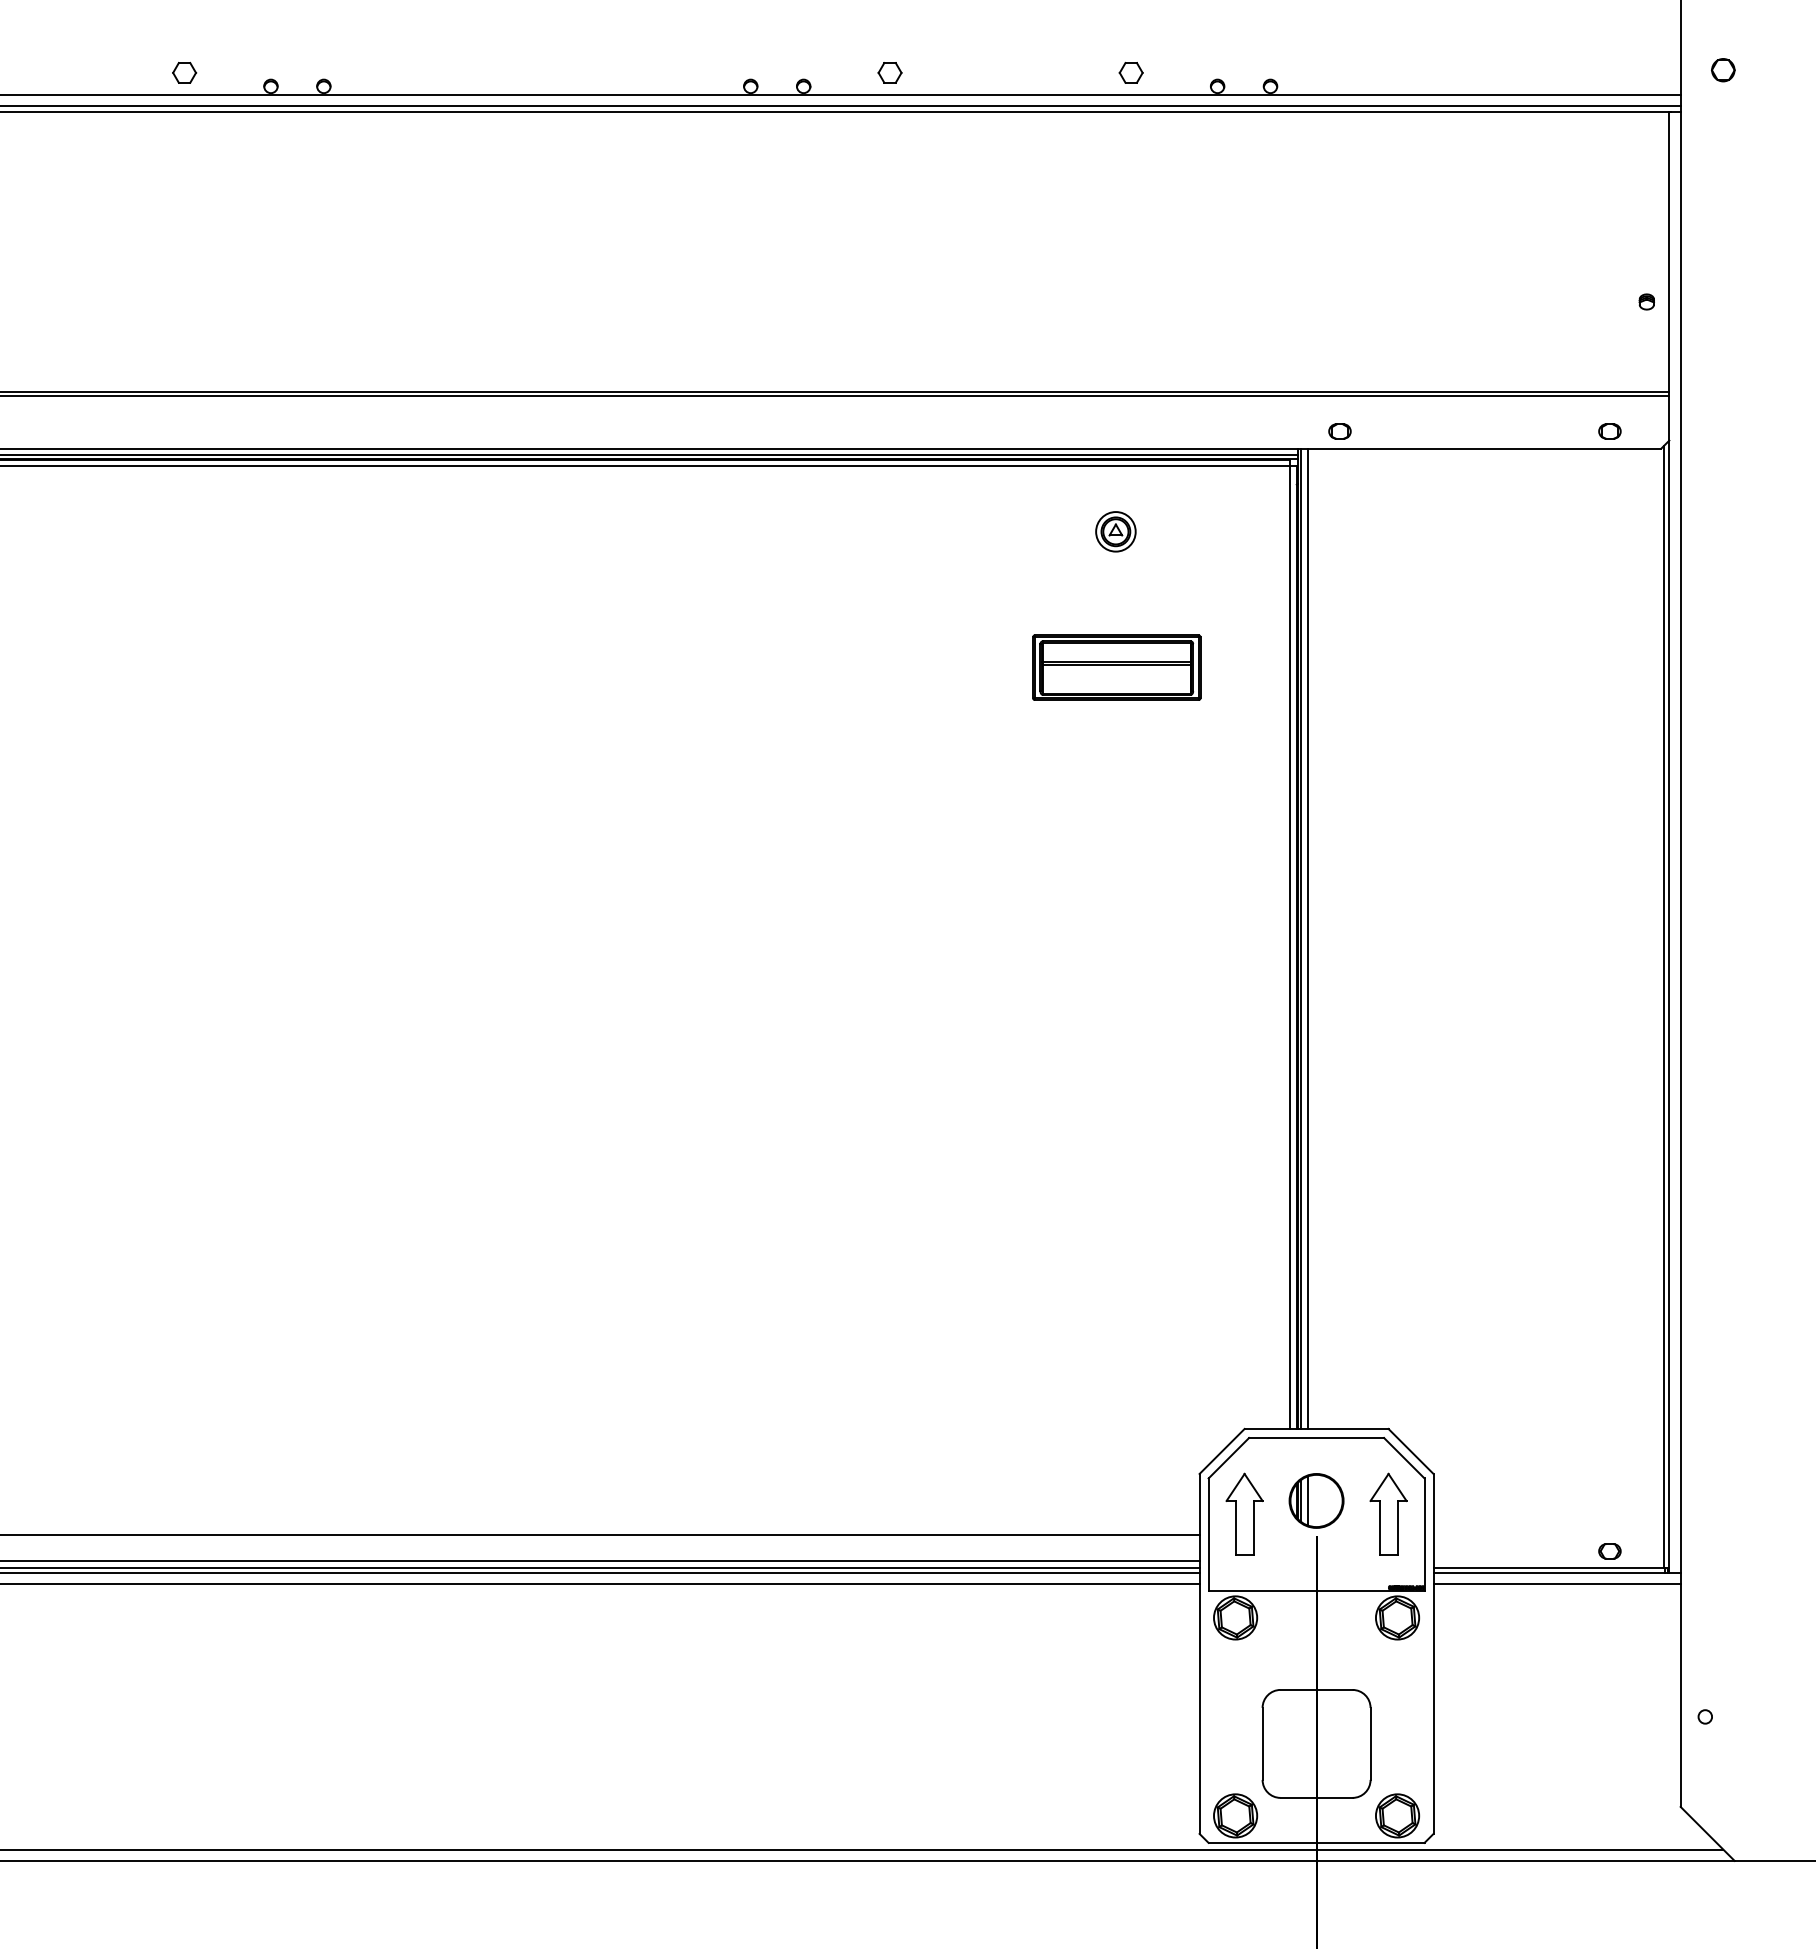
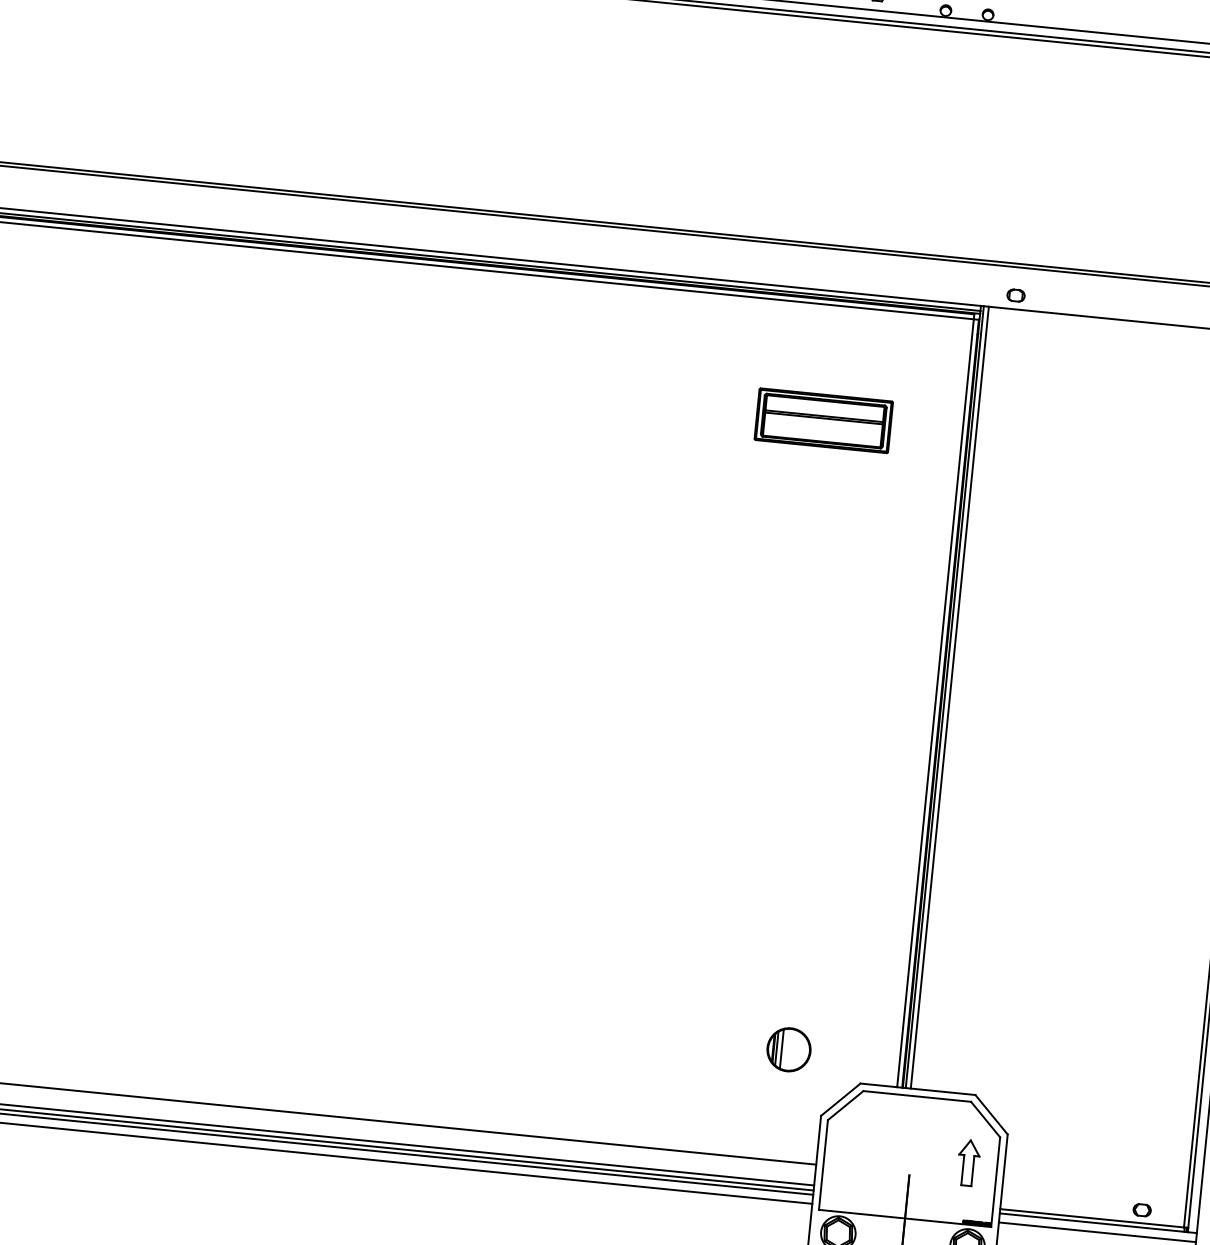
part: (1115, 531) -> (829, 357), removed
part: (1116, 667) -> (823, 420), moved
part: (1316, 1500) -> (788, 1049), moved
part: (1244, 1513) -> (853, 1150), removed
part: (1388, 1513) -> (968, 1162), size x0.7

